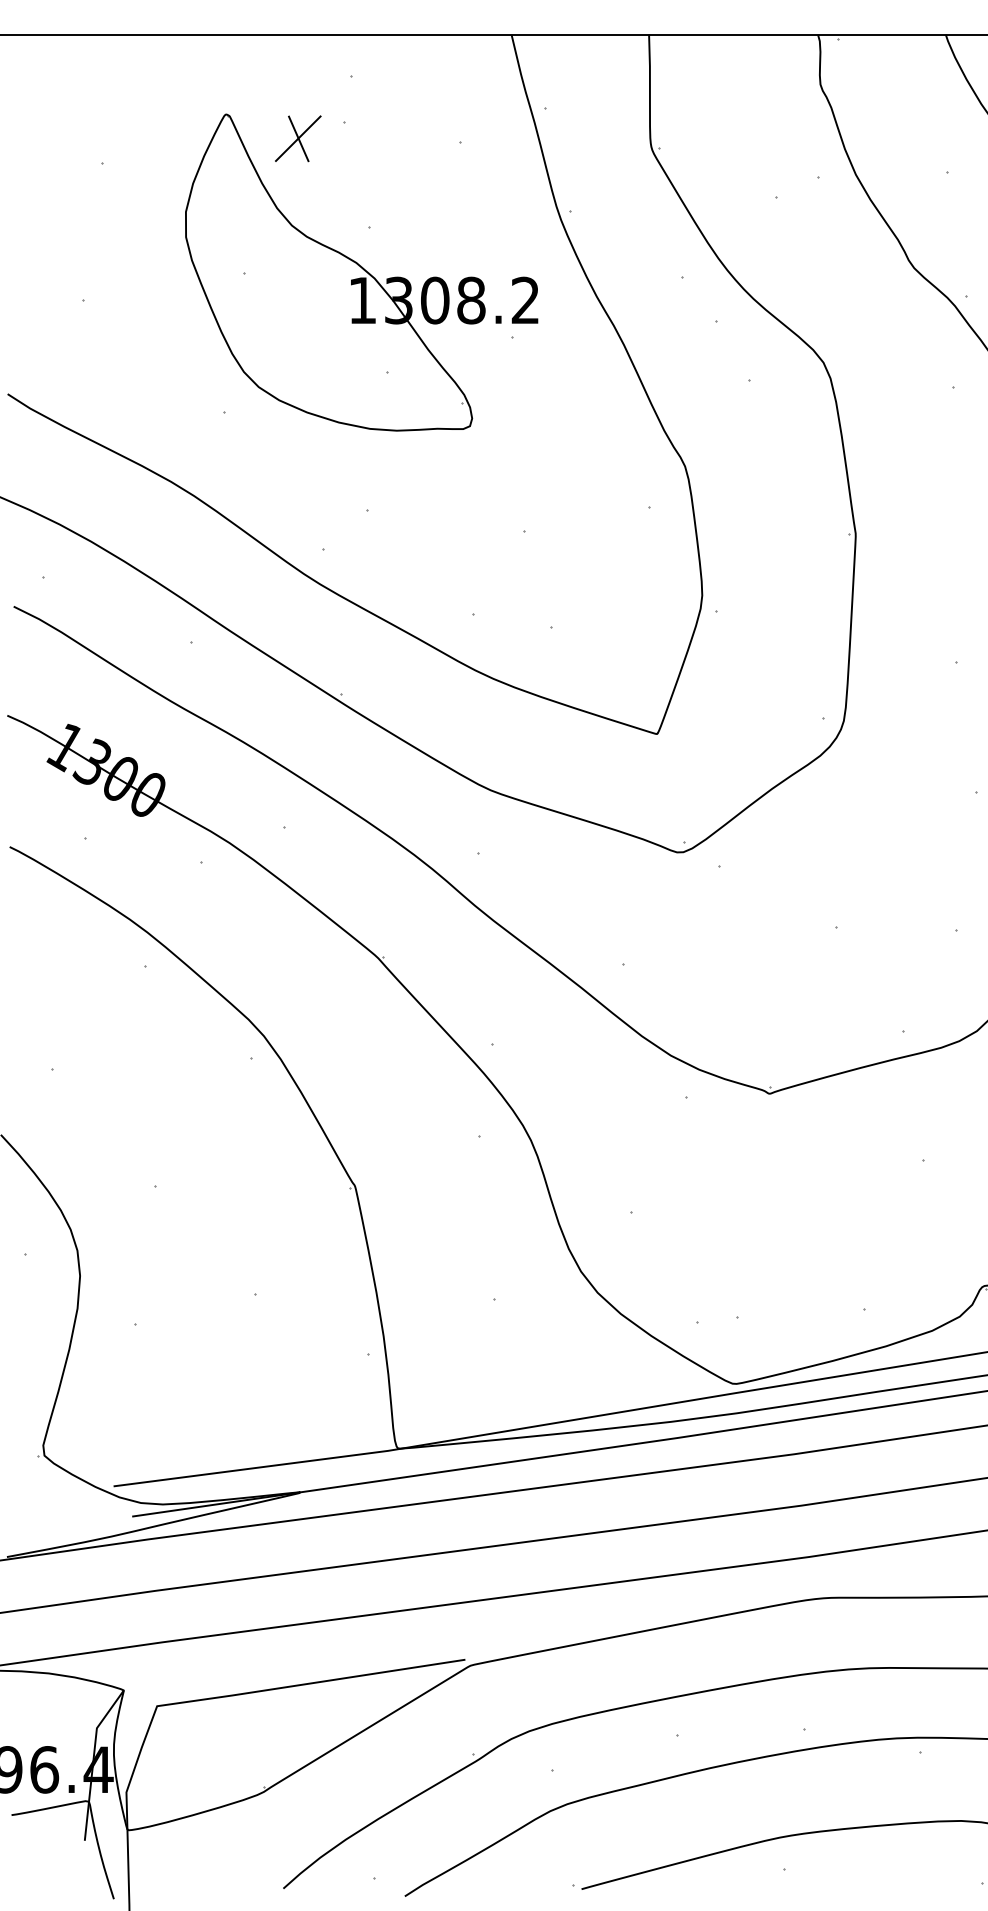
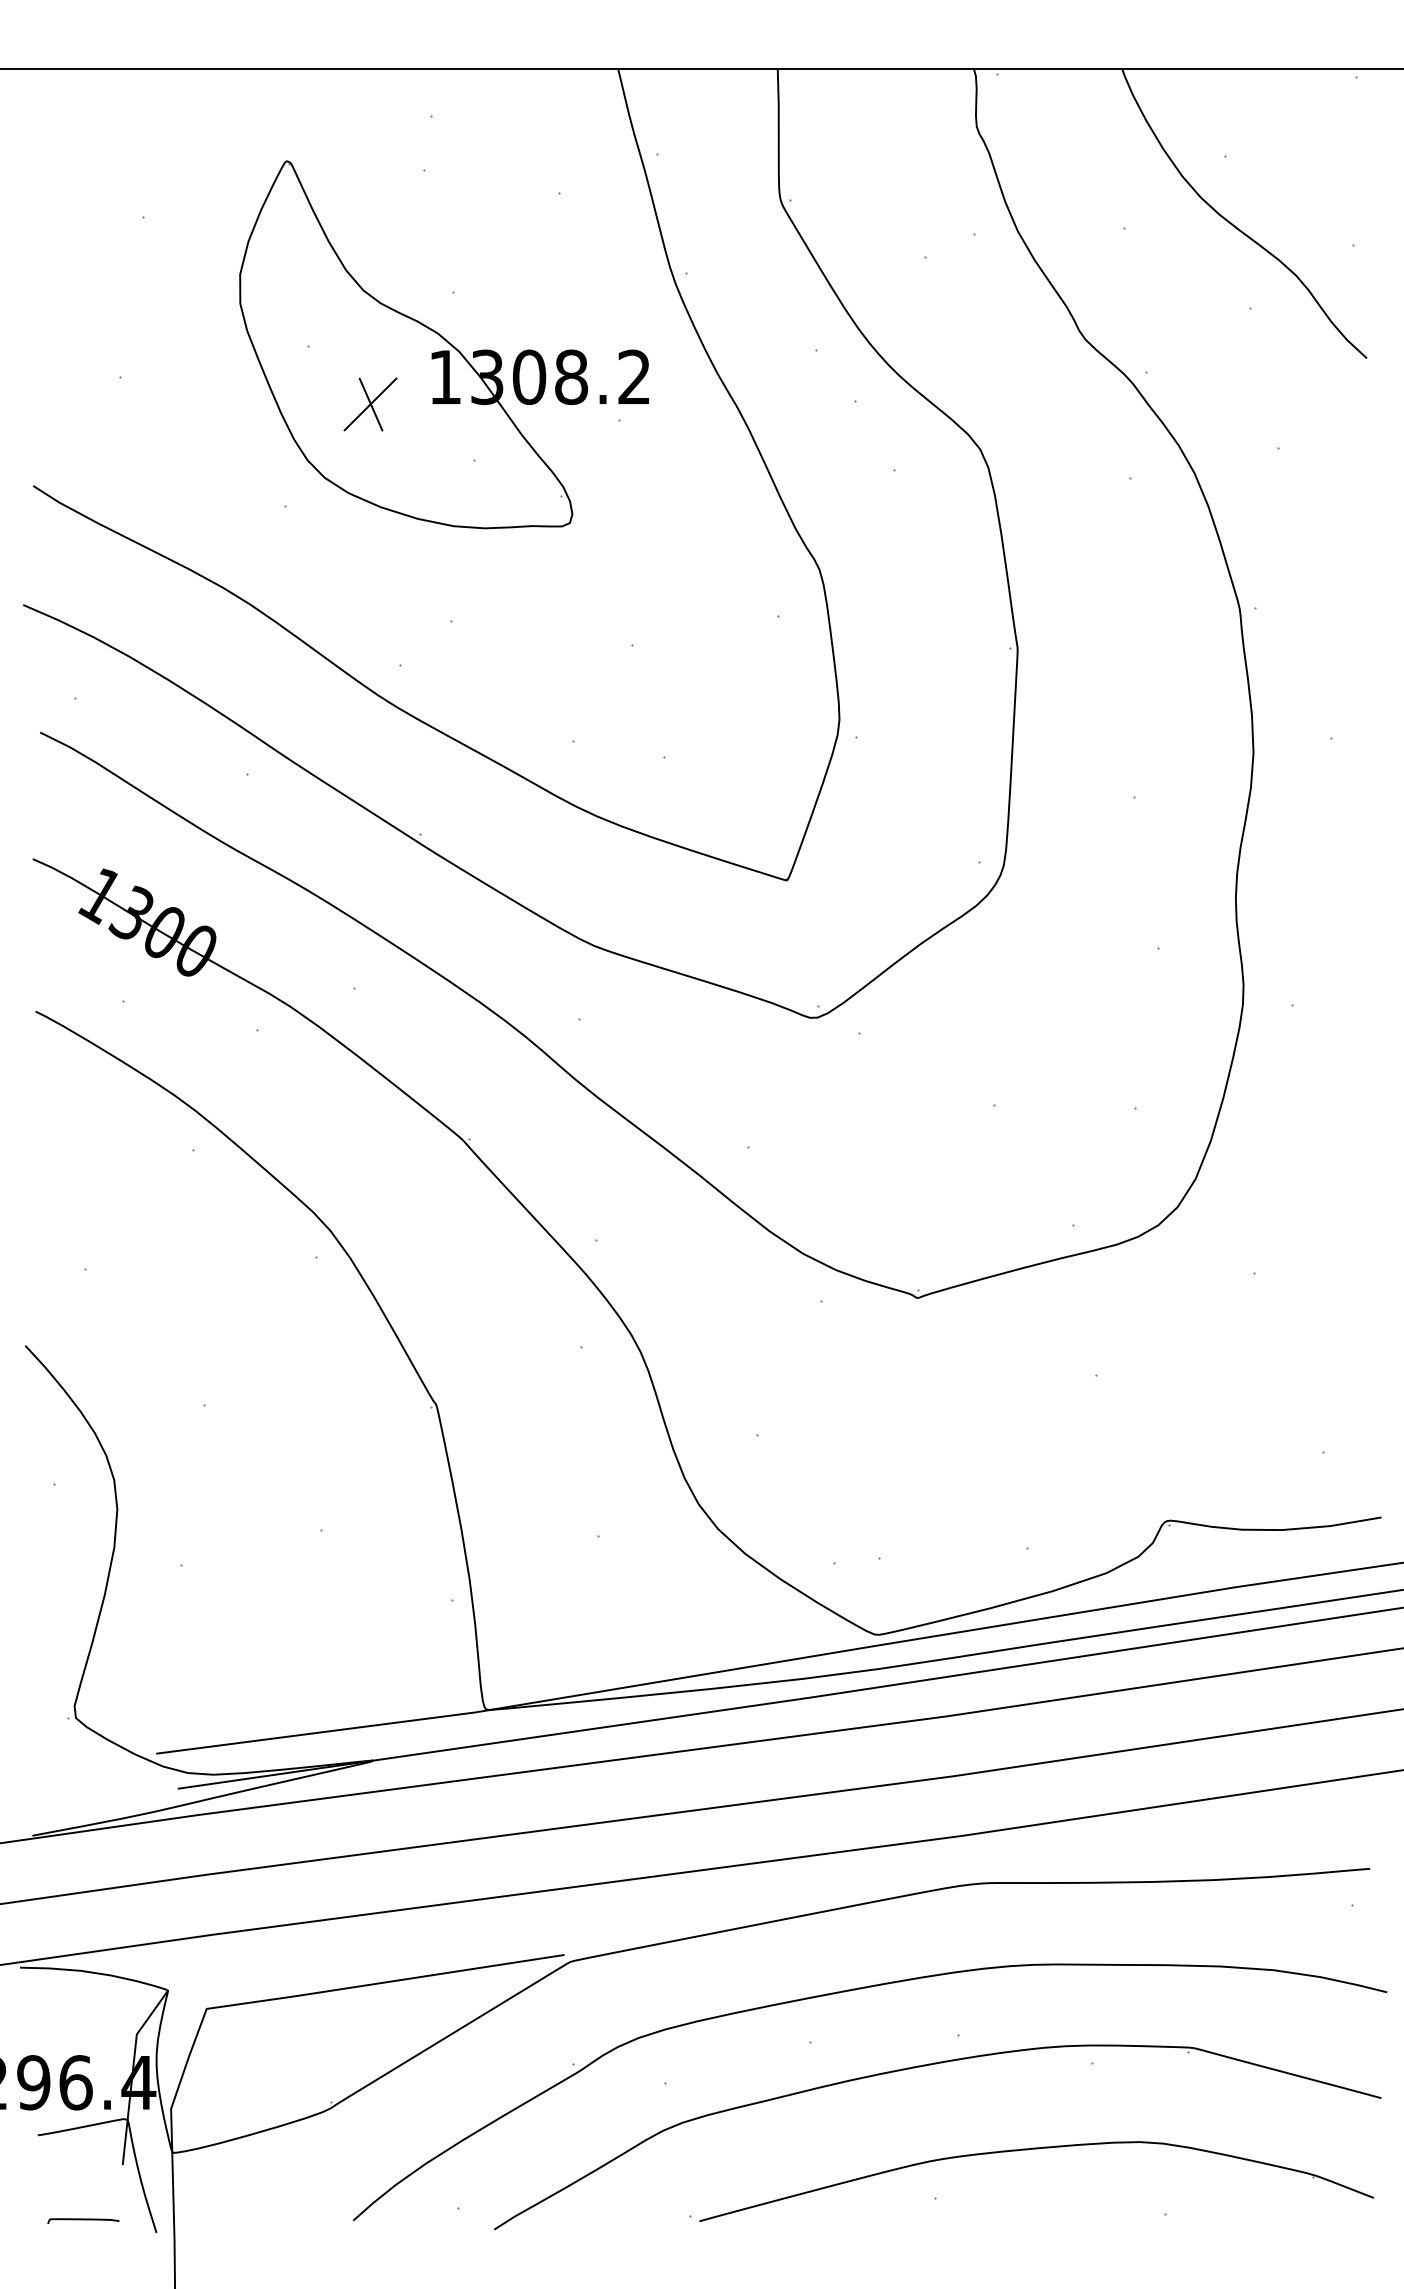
part: (298, 138) -> (370, 404), moved
curve: (50, 1888) -> (83, 2220), added

